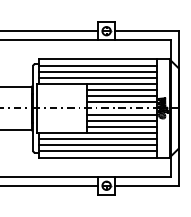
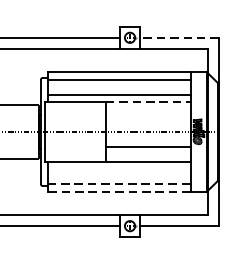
line: (146, 31) -> (178, 38), solid -> dashed
line: (97, 71) -> (118, 86), removed
line: (121, 83) -> (148, 101), solid -> dashed
line: (121, 90) -> (148, 110), removed
line: (121, 96) -> (148, 117), removed
line: (121, 102) -> (148, 124), removed
line: (121, 114) -> (148, 139), removed
line: (121, 126) -> (148, 153), removed
line: (97, 139) -> (118, 169), removed
line: (97, 145) -> (118, 177), removed
line: (97, 151) -> (118, 184), solid -> dashed
line: (97, 157) -> (118, 191), solid -> dashed

